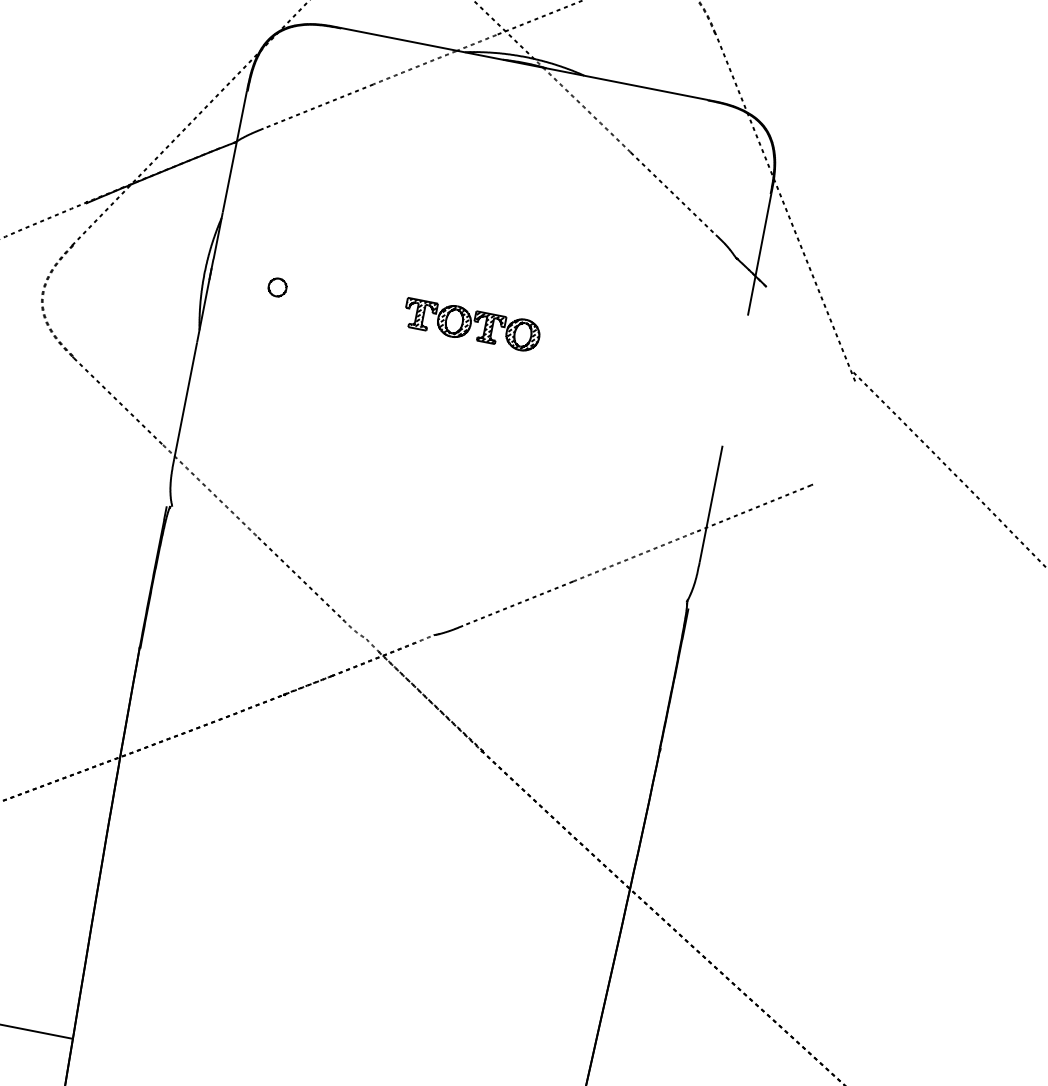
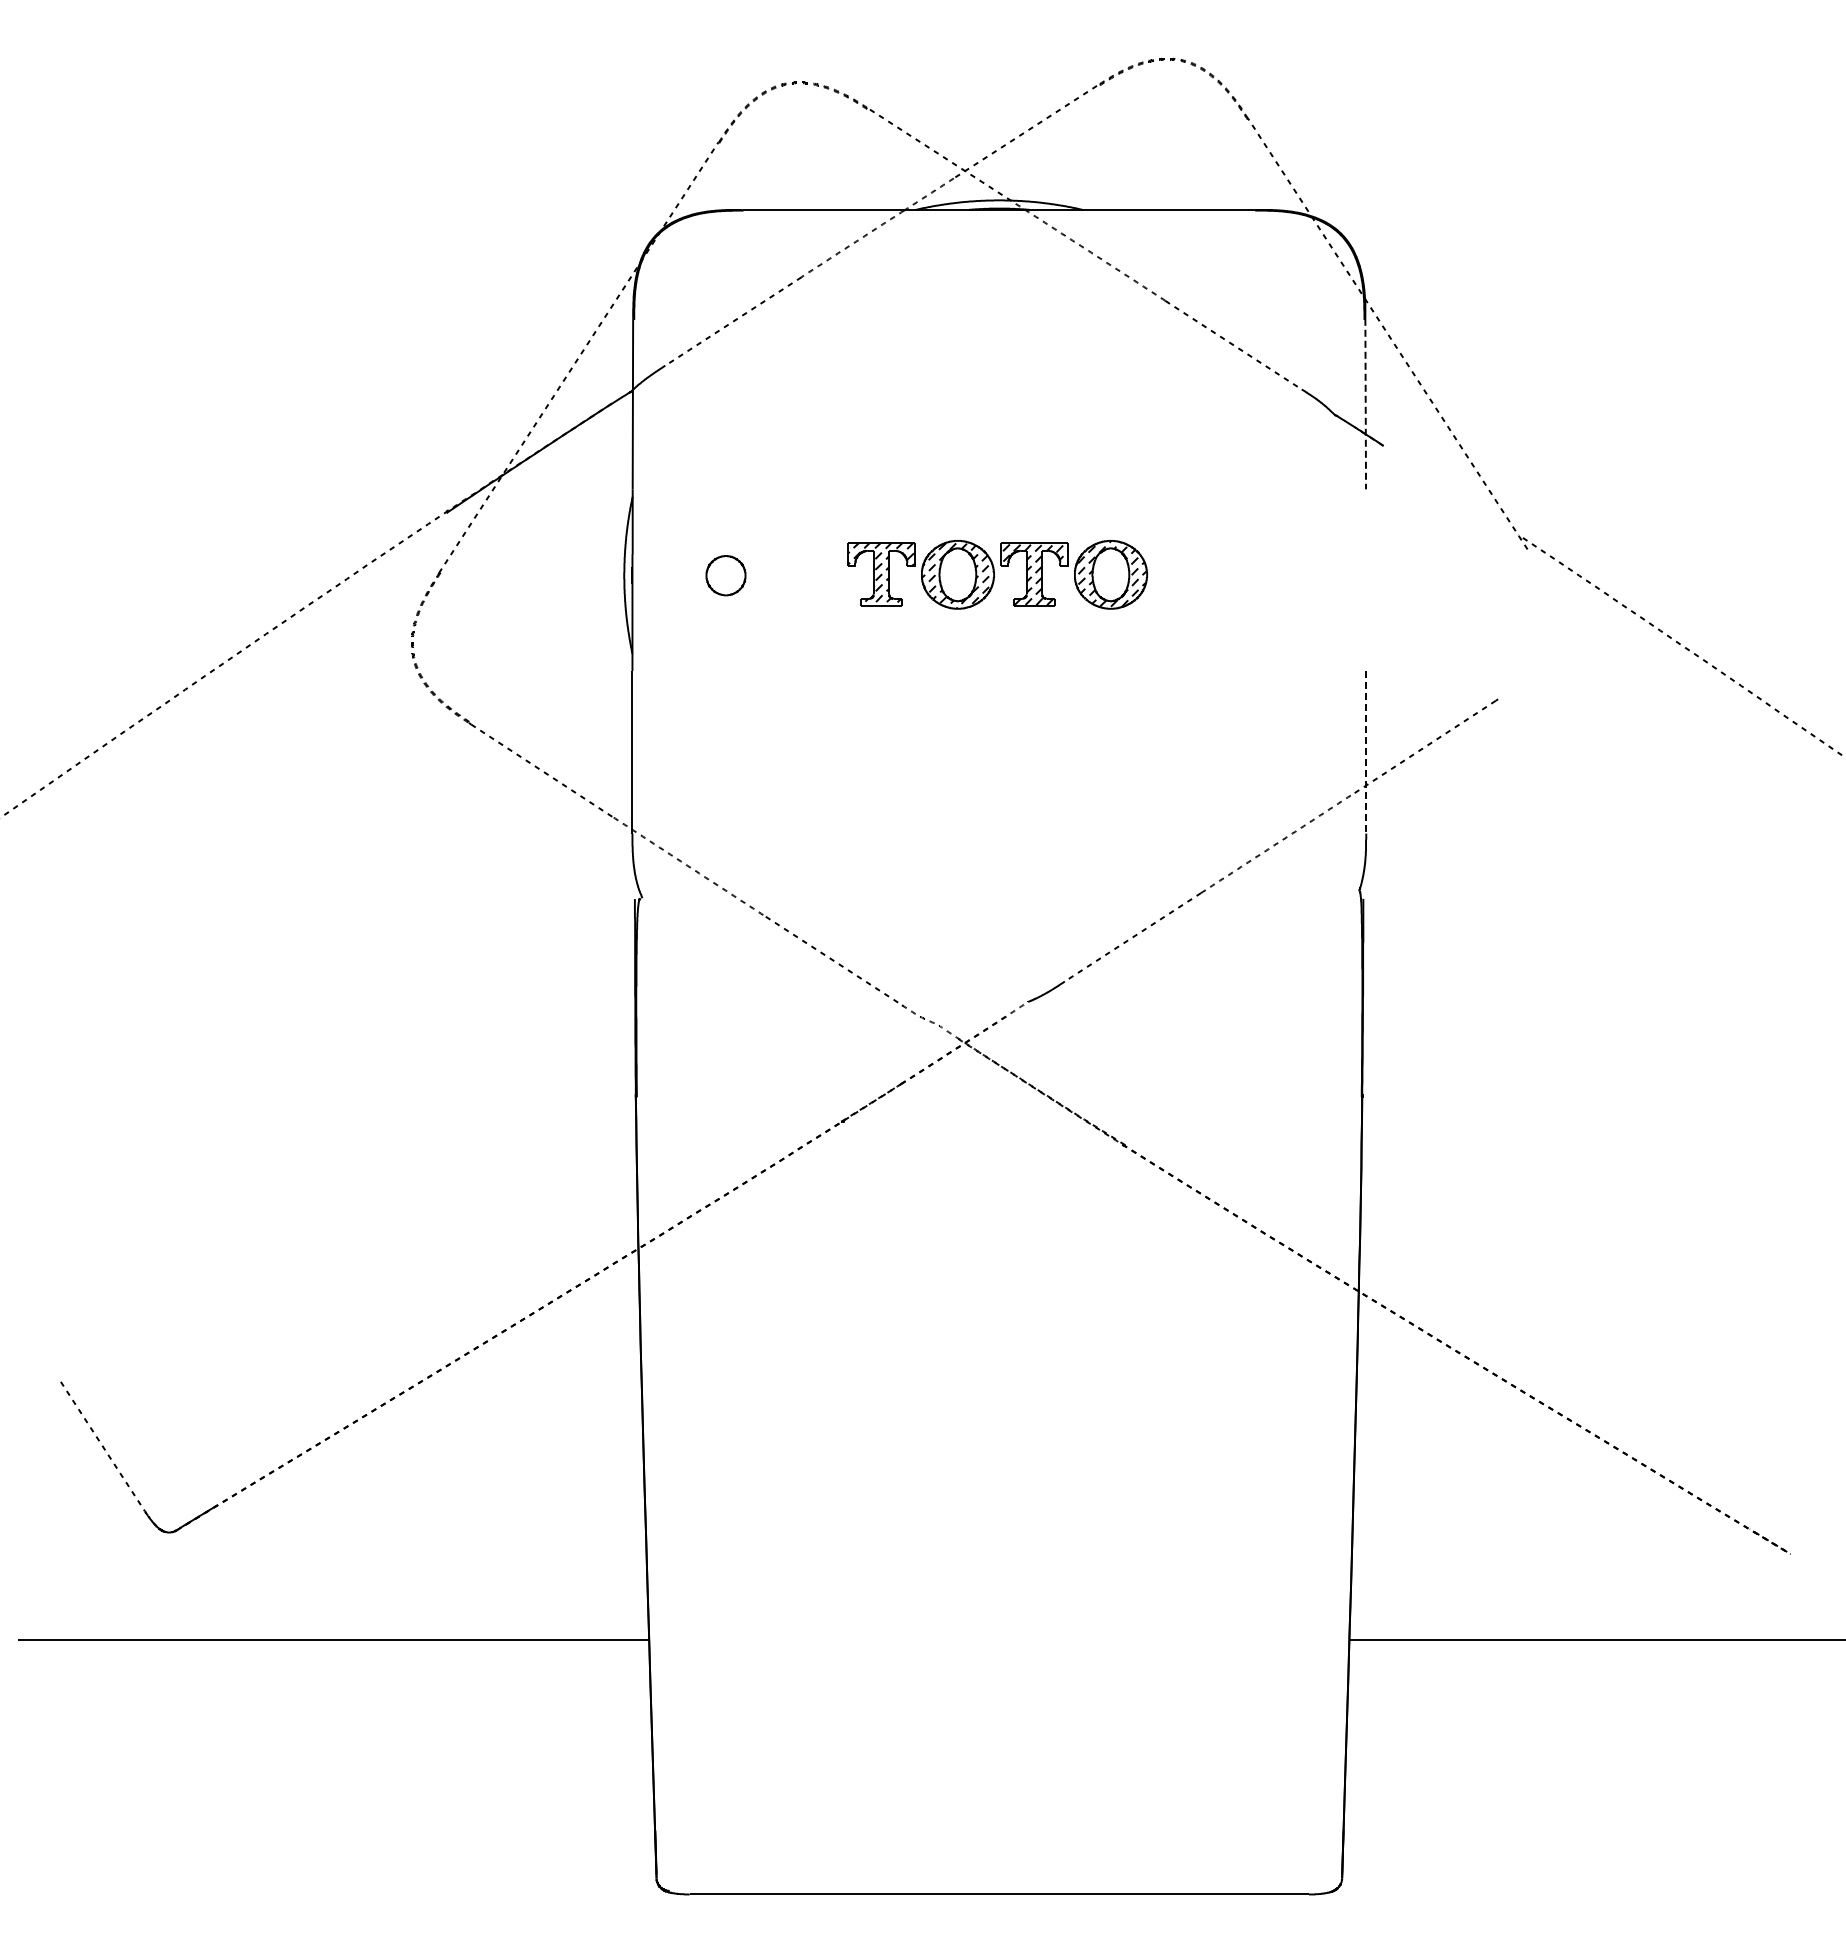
line: (759, 254) -> (1365, 404), solid -> dashed
part: (277, 287) -> (726, 575), size x1.6
part: (472, 324) -> (997, 574), size x1.6
line: (711, 504) -> (1366, 752), solid -> dashed

